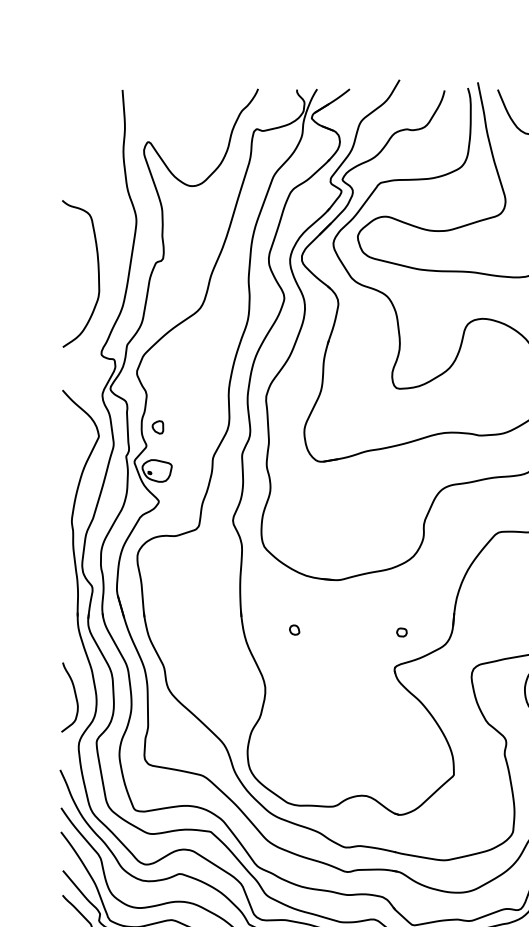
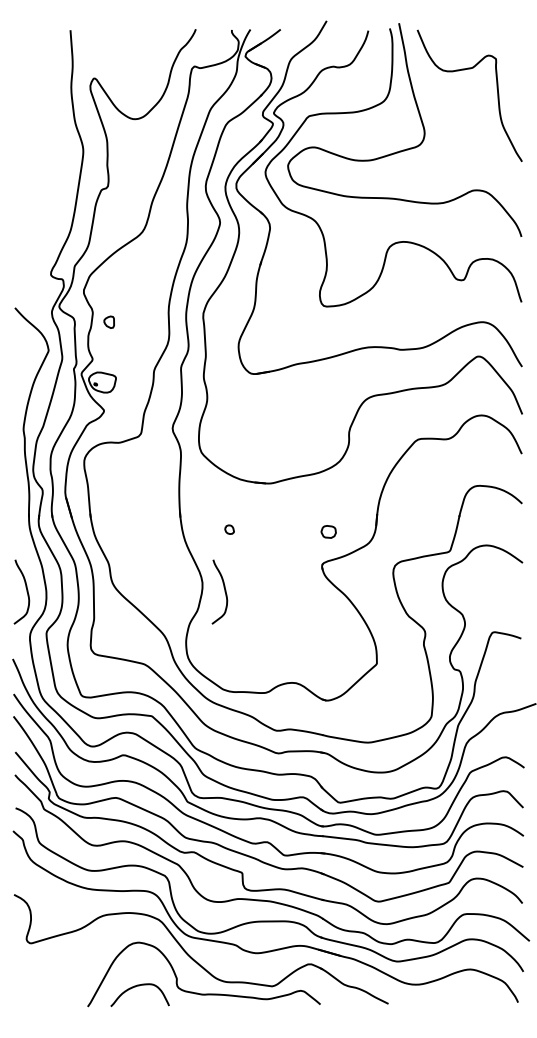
curve: (97, 274) -> (47, 200), removed
part: (157, 426) -> (108, 321), moved
part: (401, 632) -> (328, 531), size x1.6
curve: (289, 696) -> (224, 591), added

